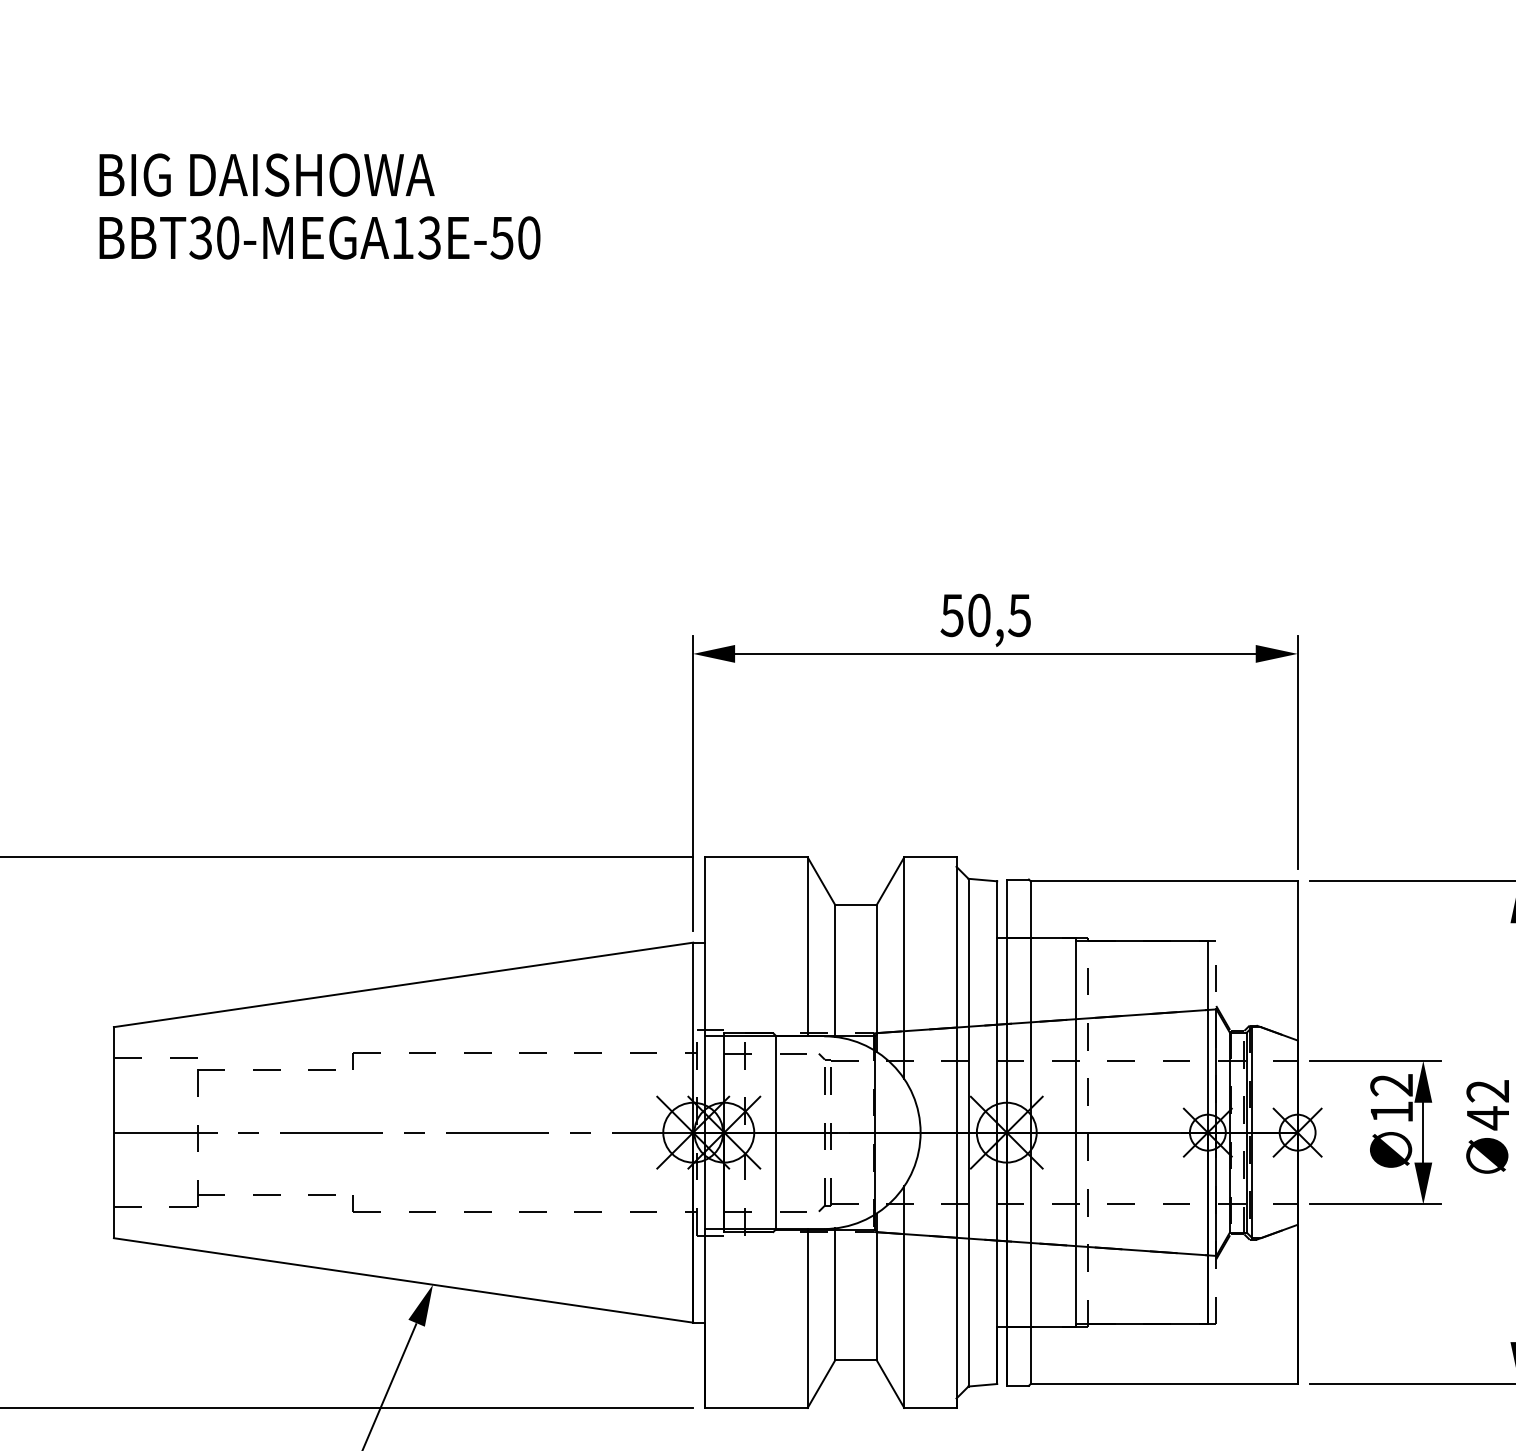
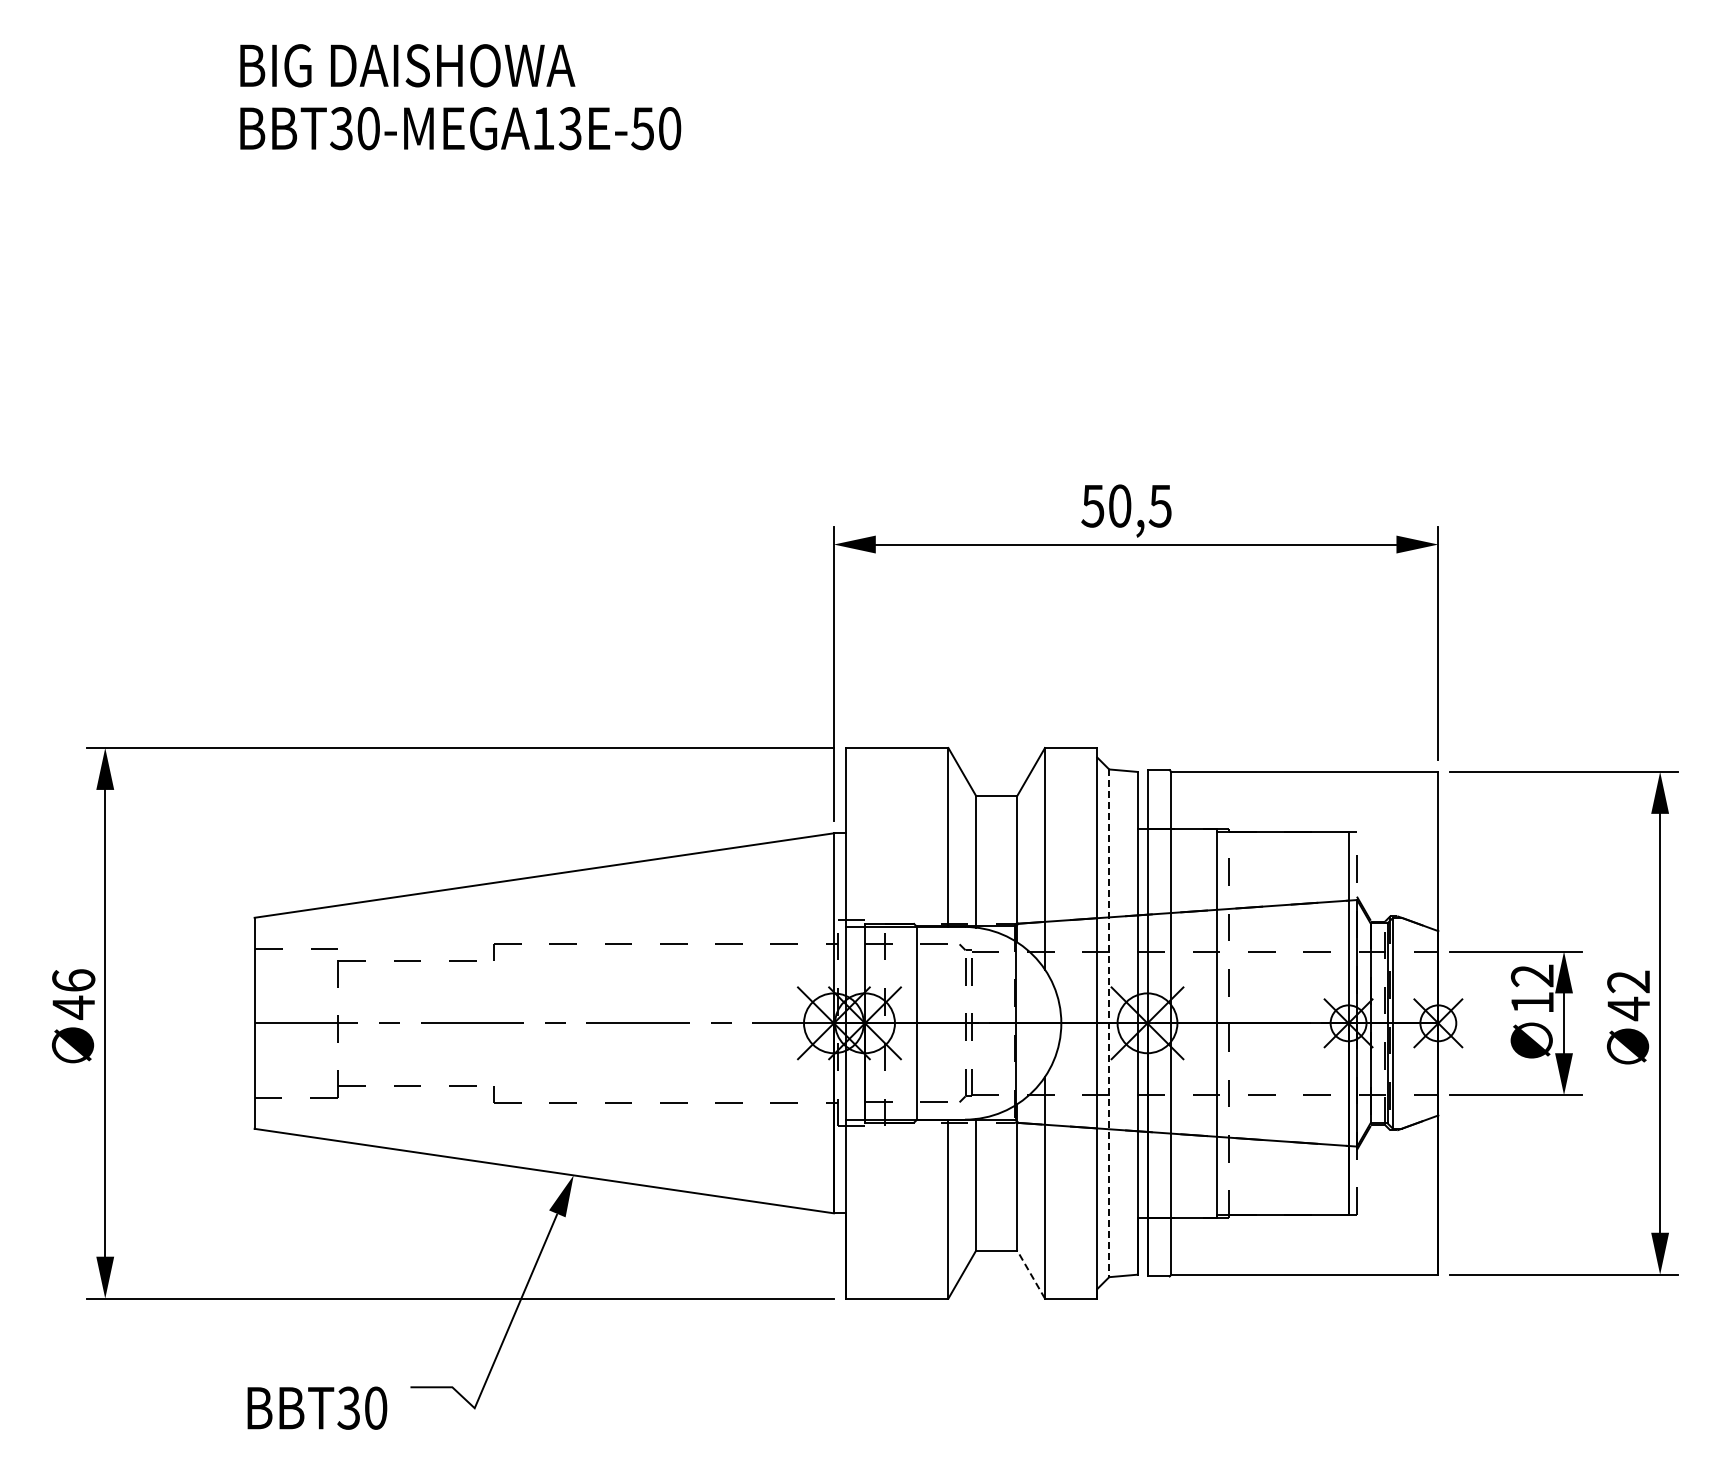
line: (968, 1132) -> (1109, 1023), solid -> dashed
line: (890, 1383) -> (1031, 1274), solid -> dashed

